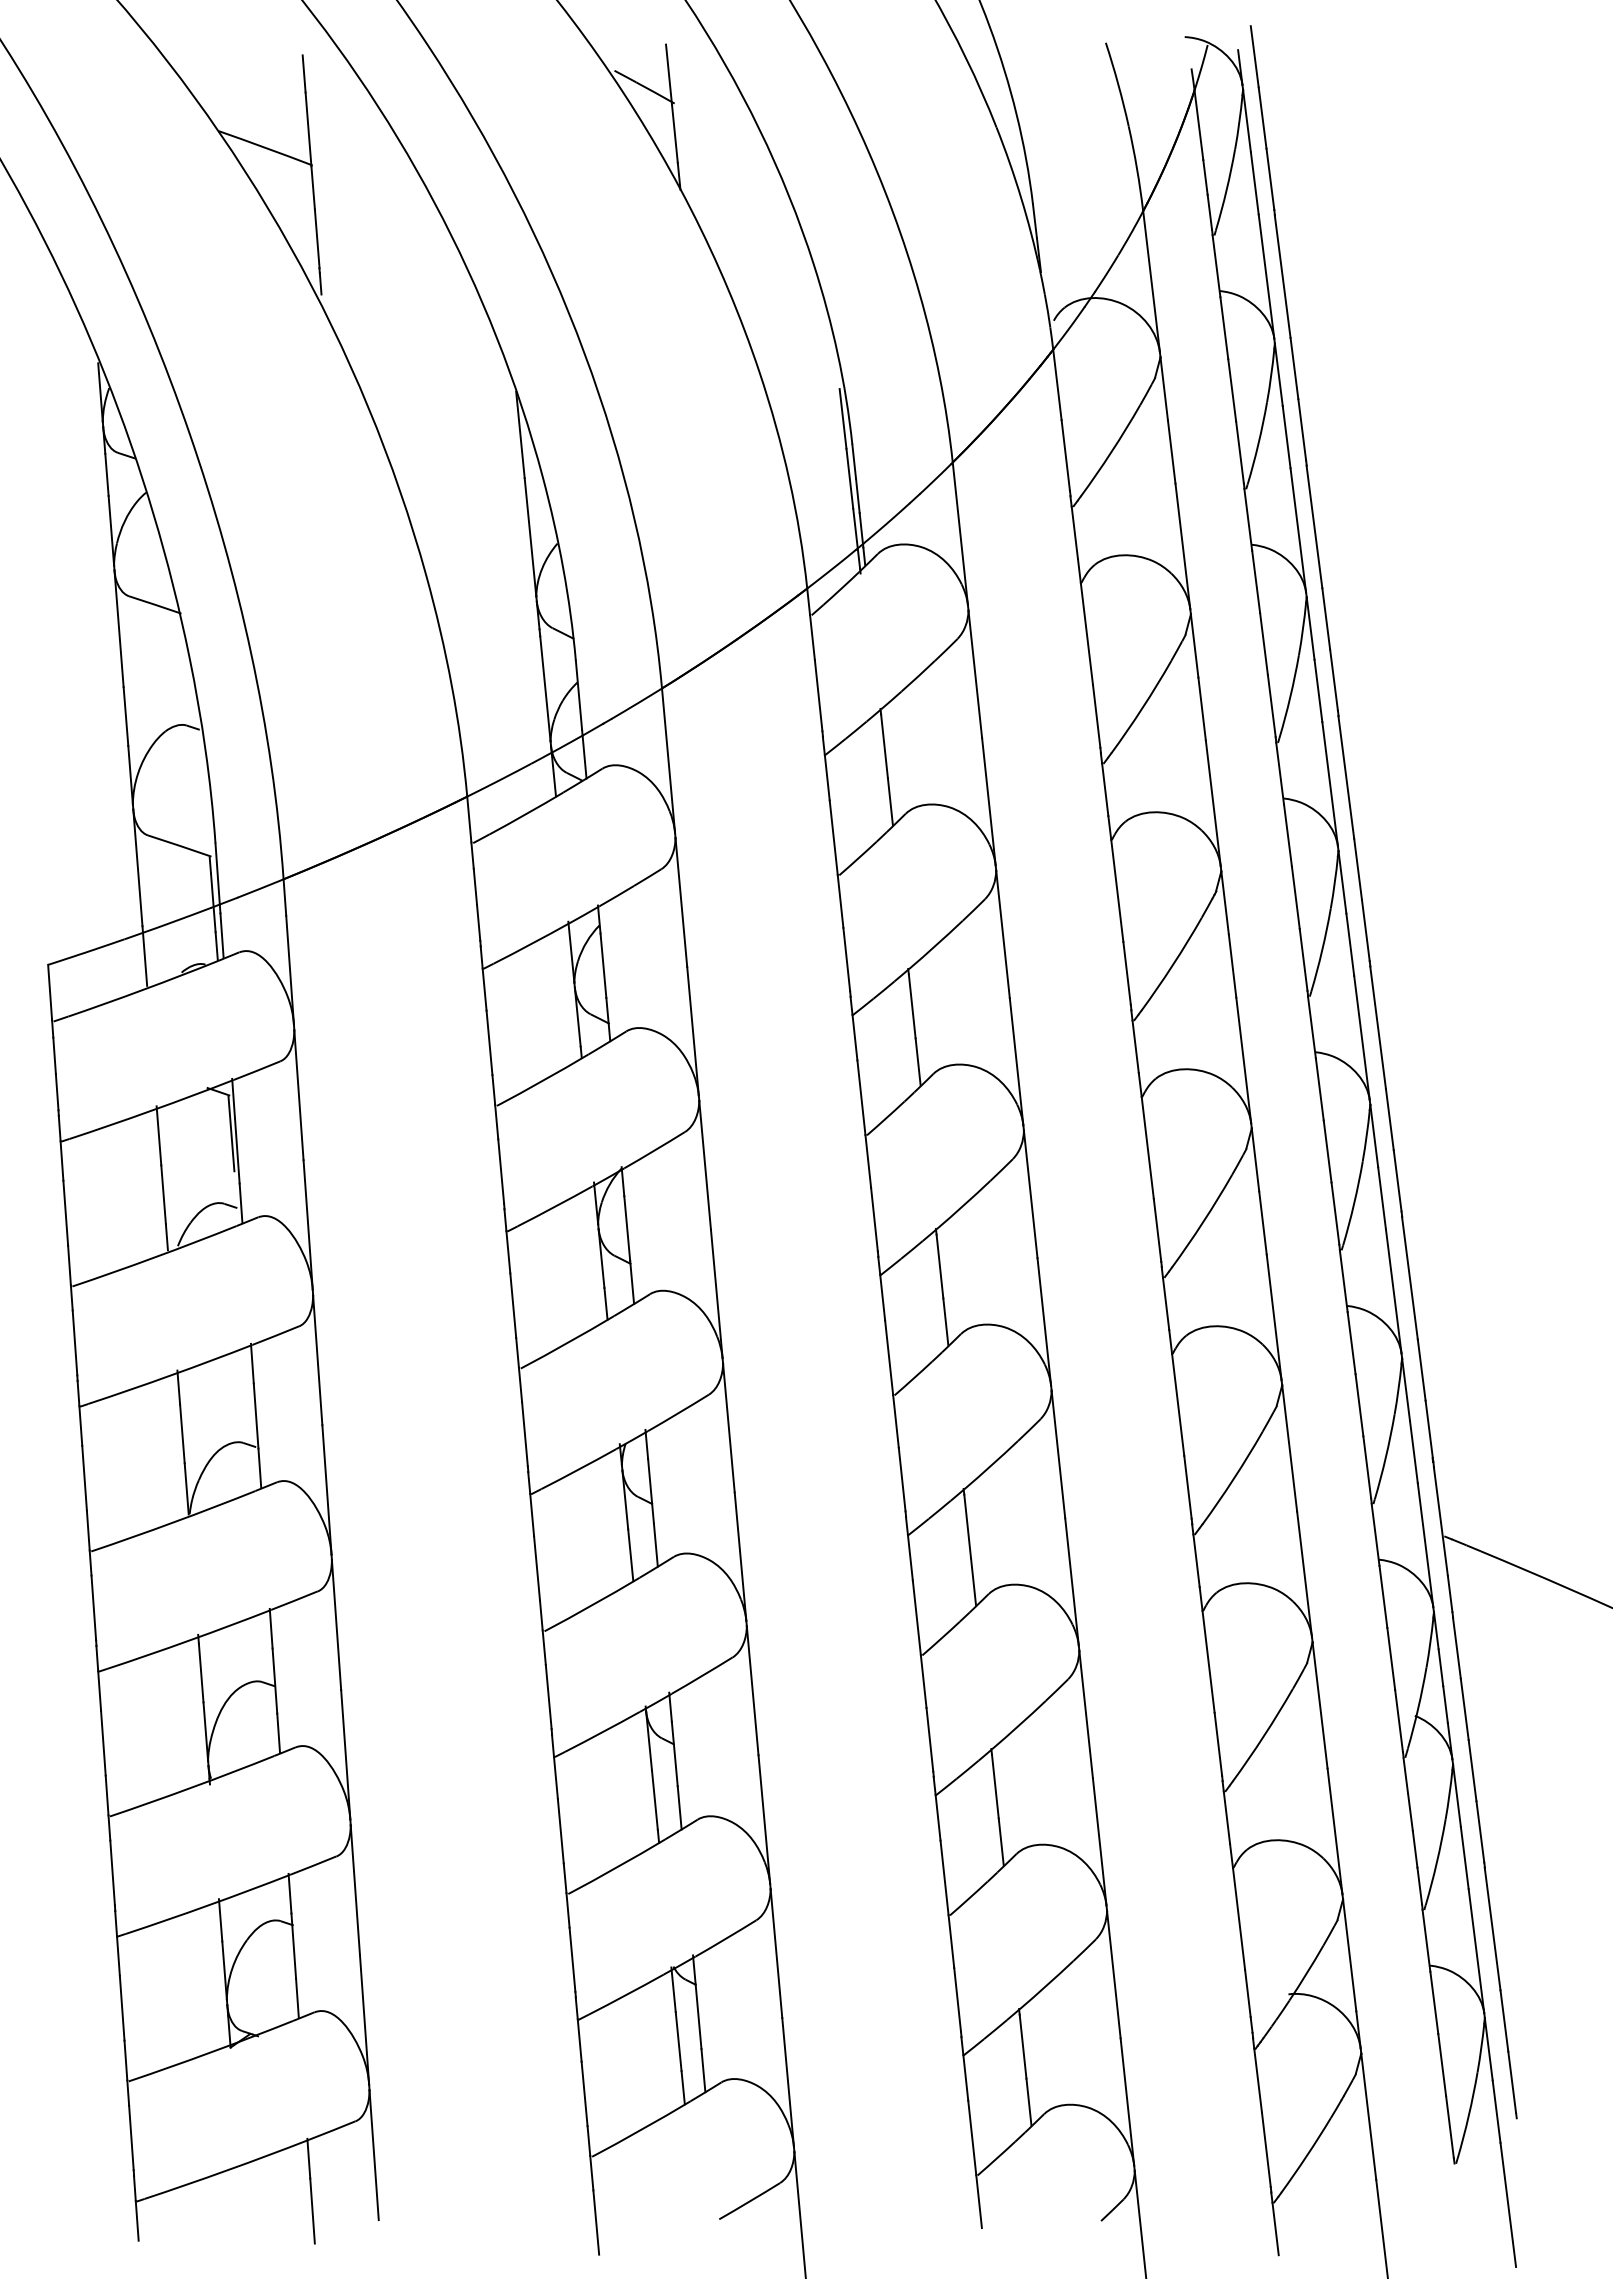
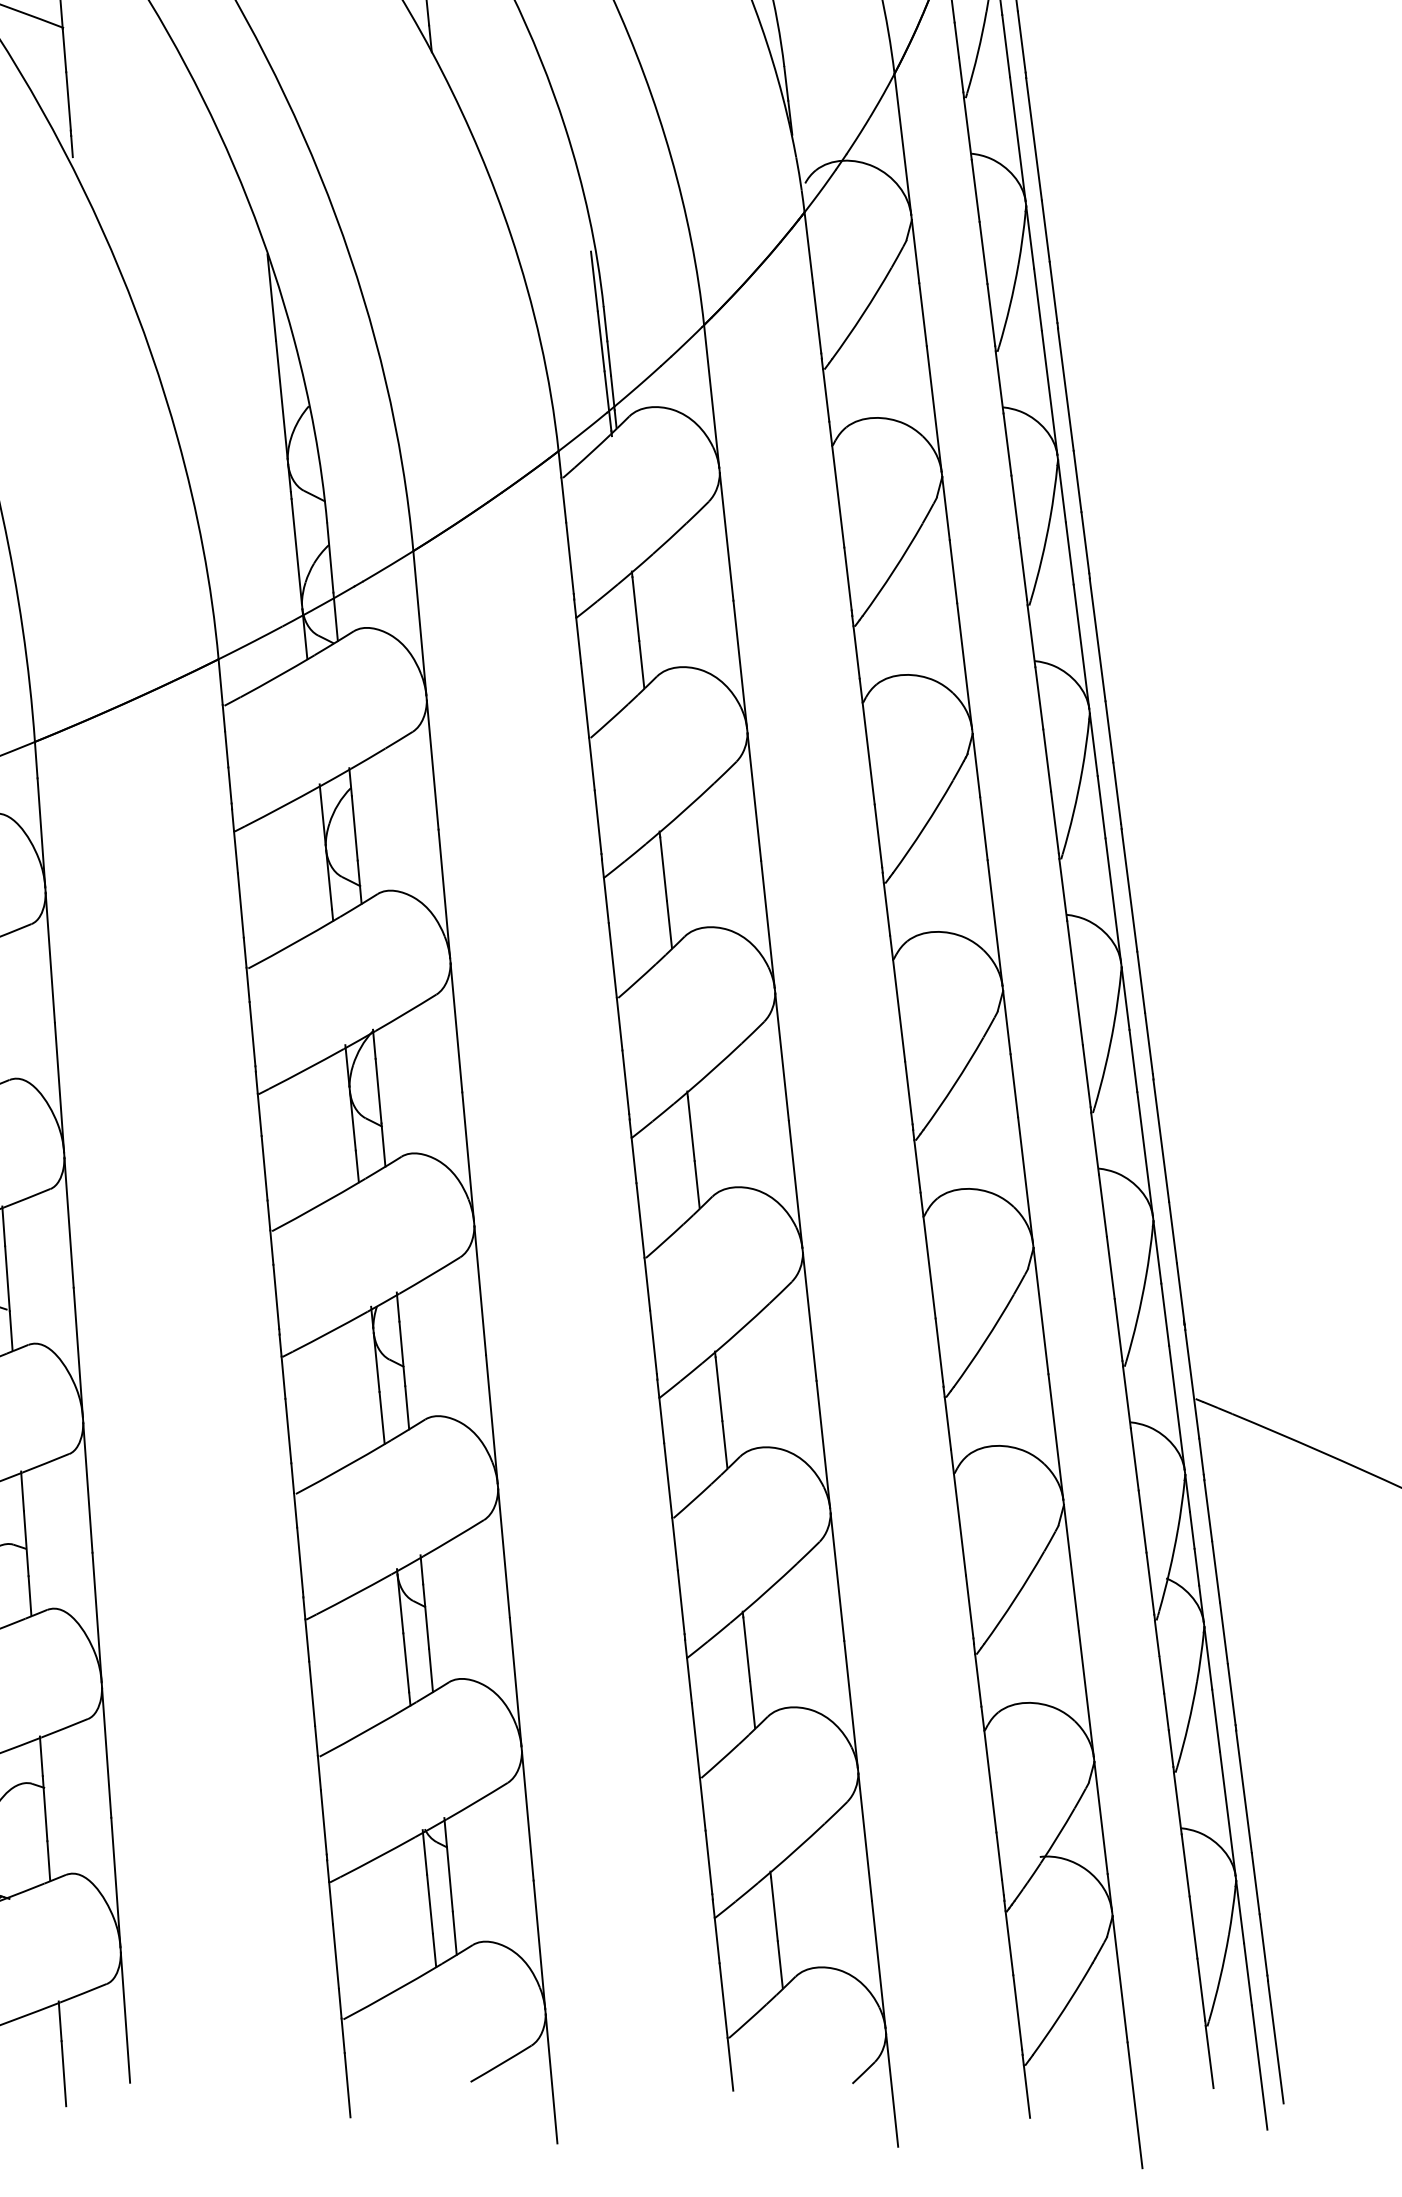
line: (1524, 2179) -> (1275, 2042), added
line: (1458, 2194) -> (1209, 2057), added

